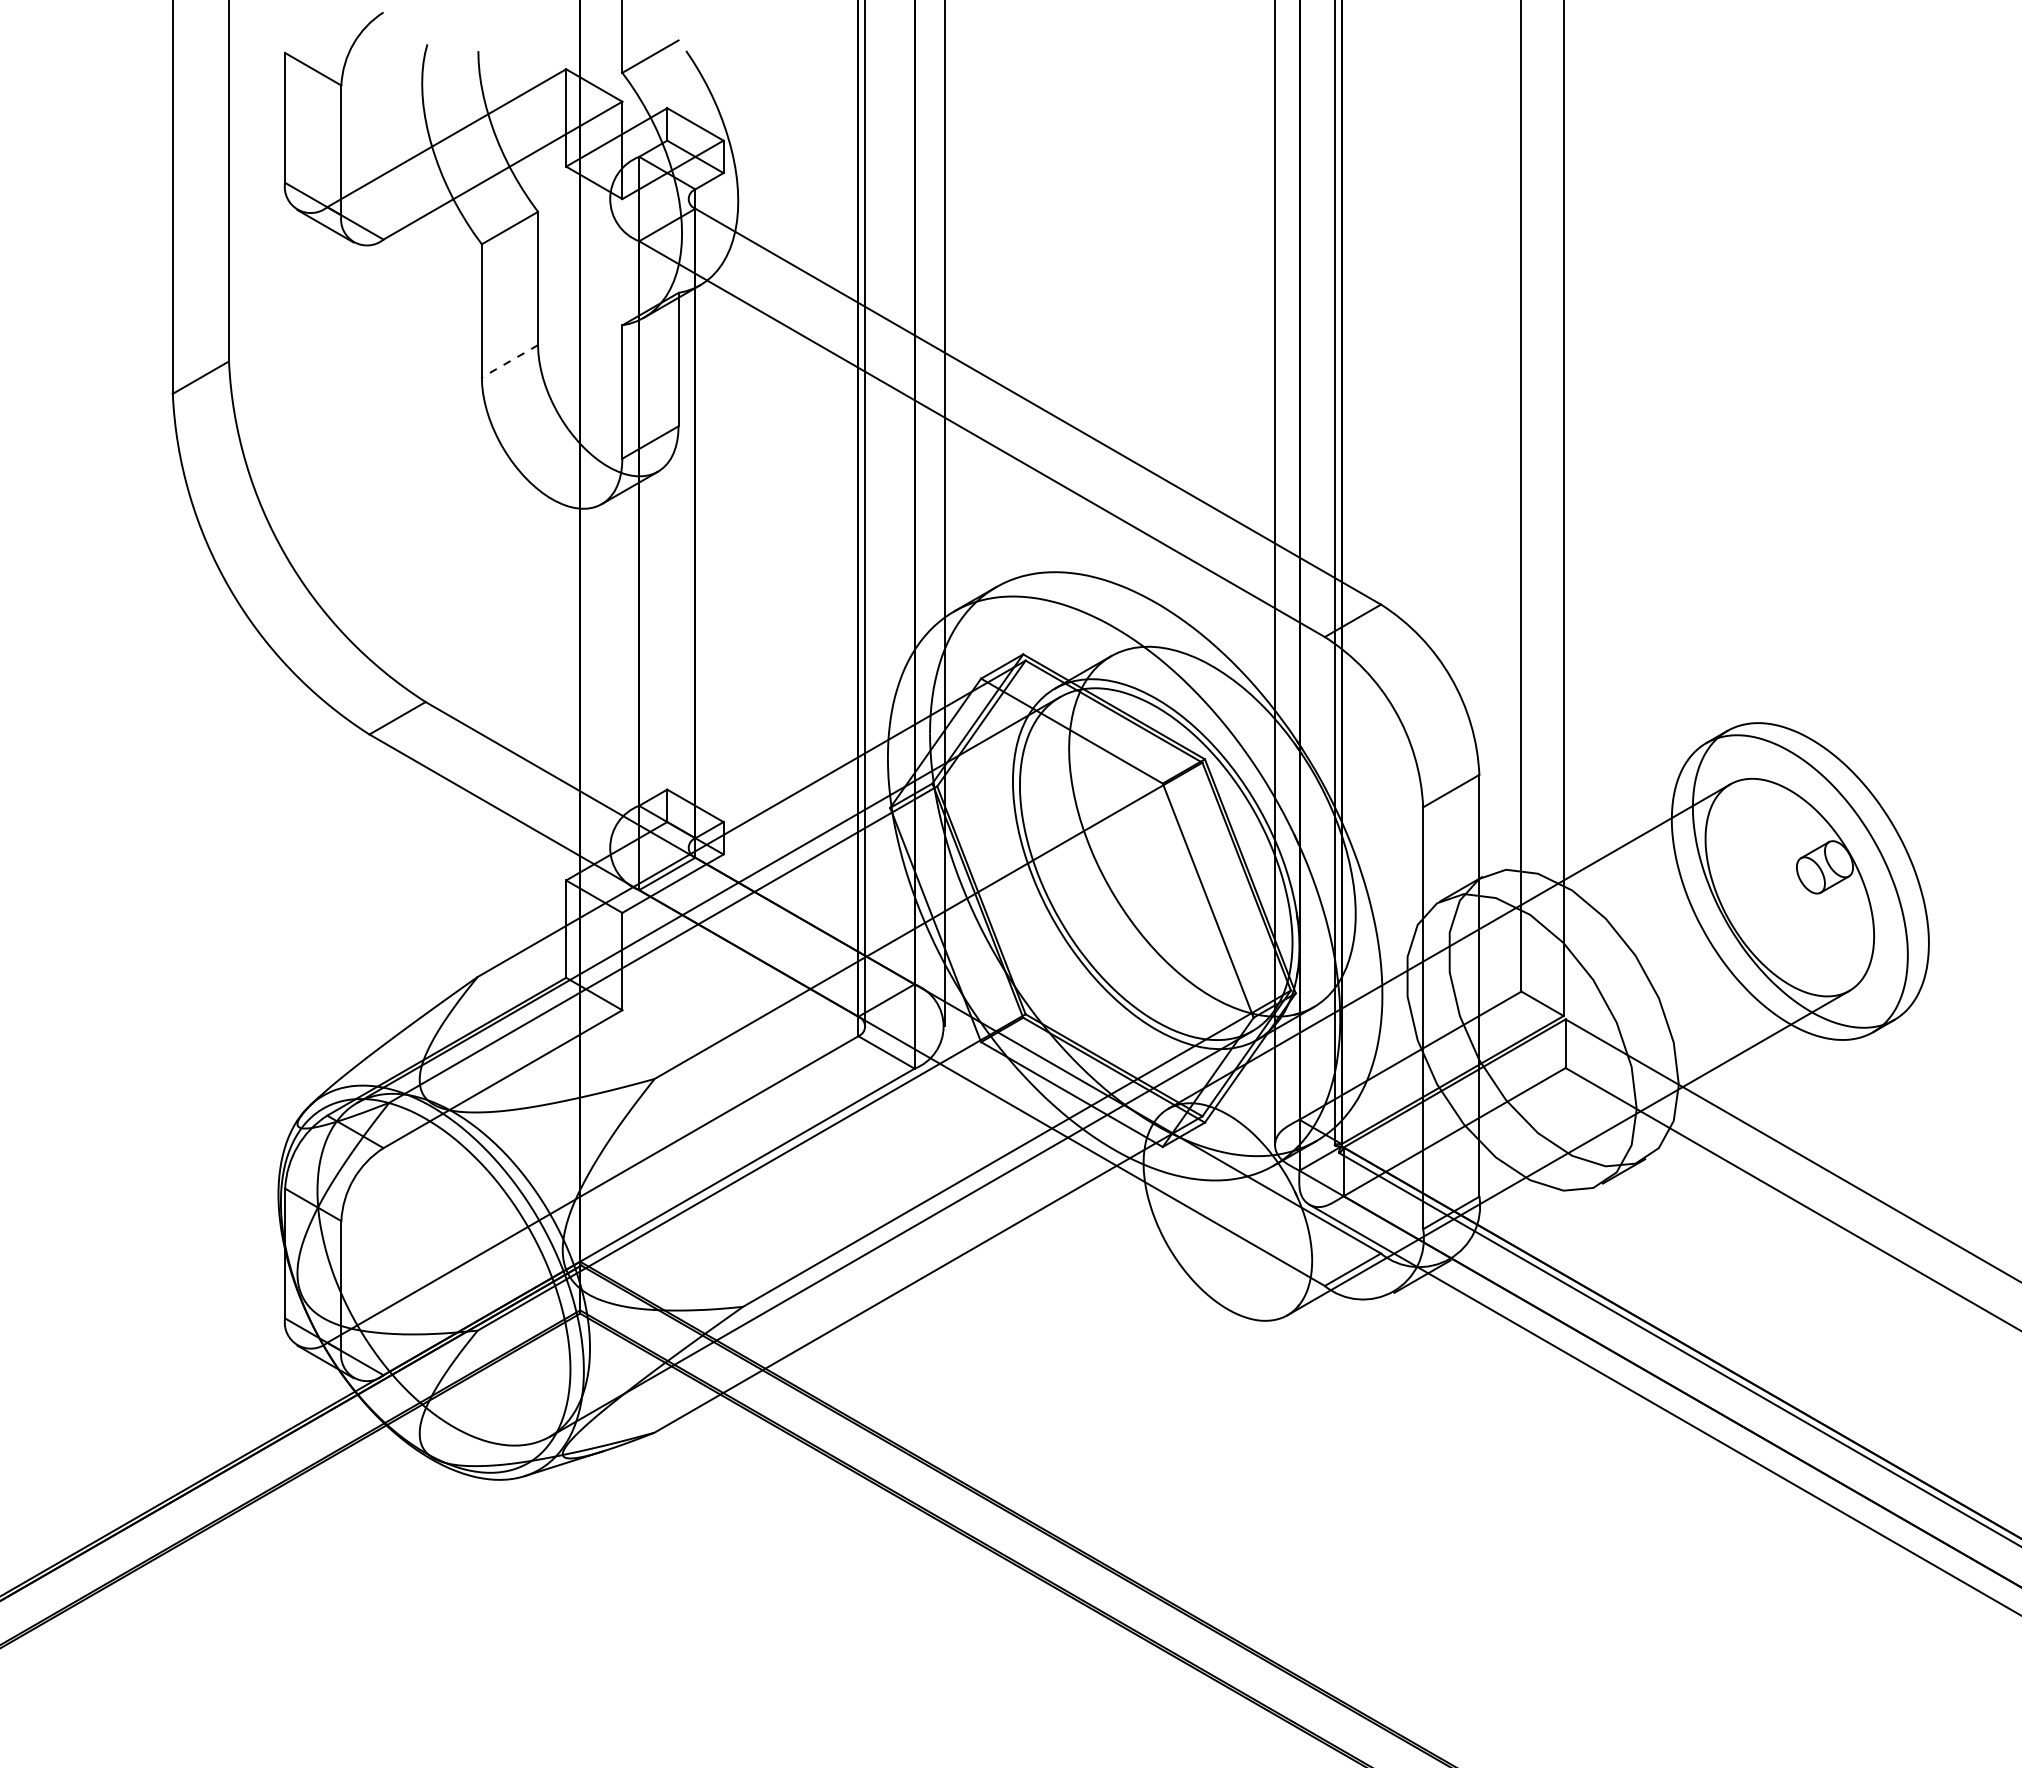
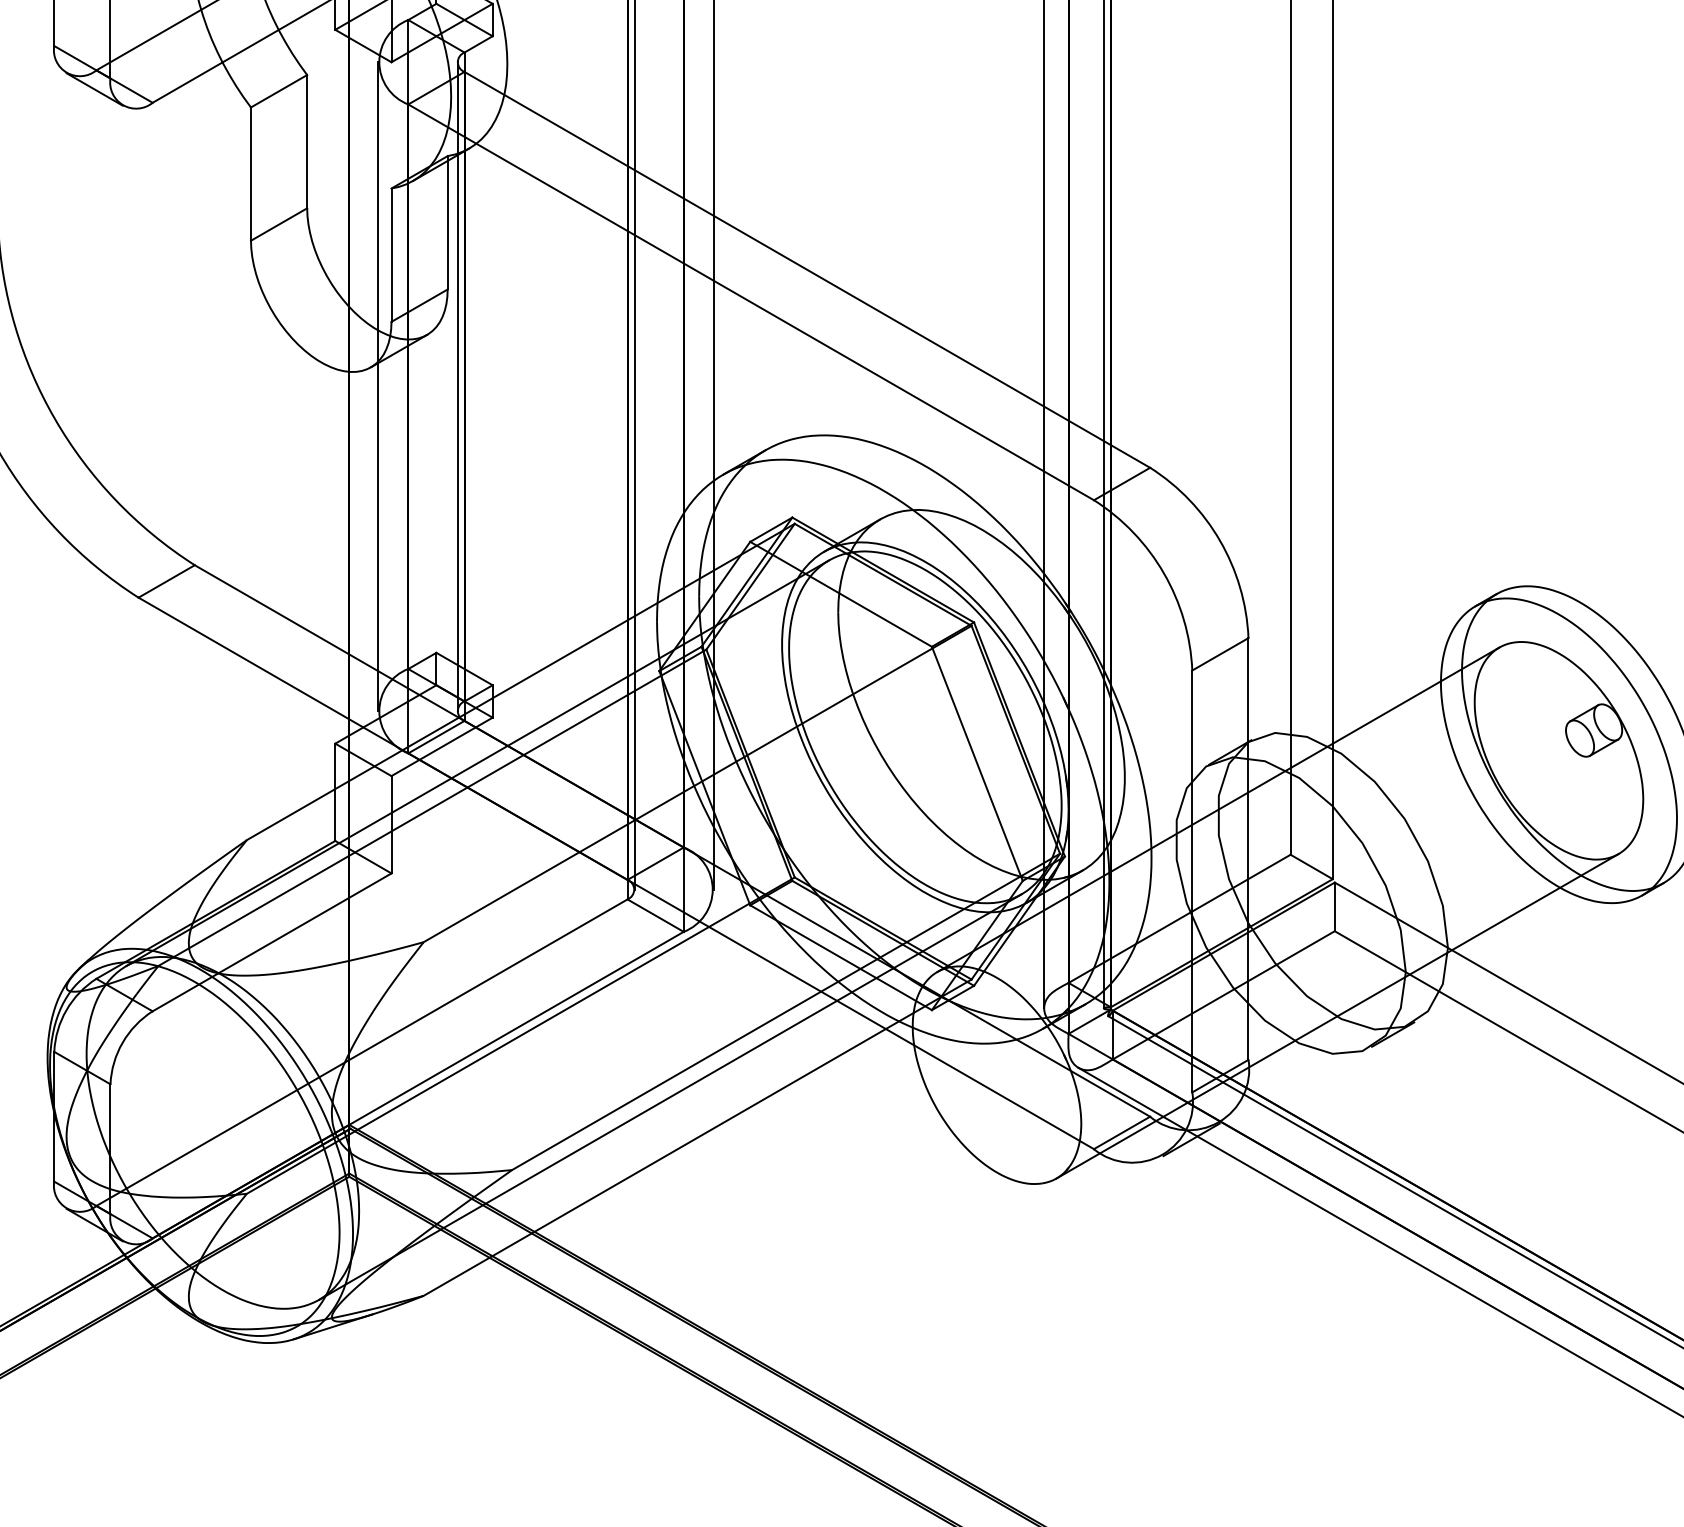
line: (509, 361) -> (278, 224), dashed -> solid
line: (608, 523) -> (377, 386), added
line: (688, 523) -> (457, 386), added

